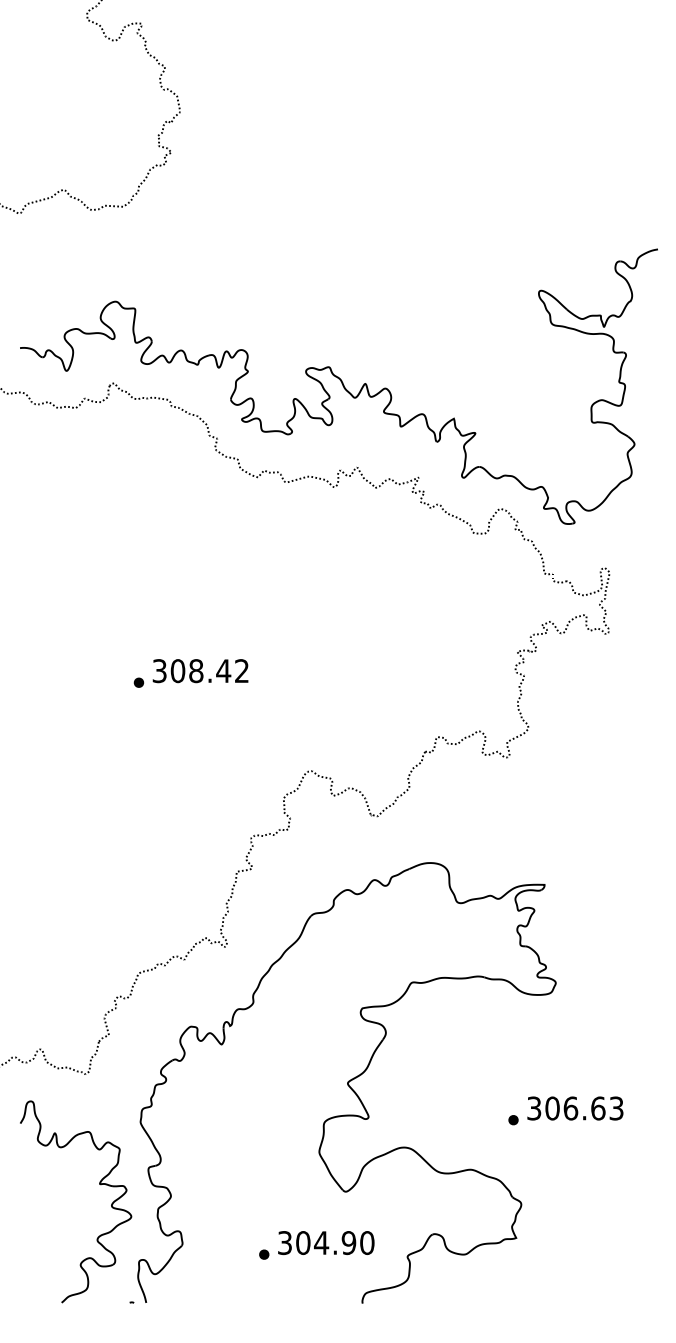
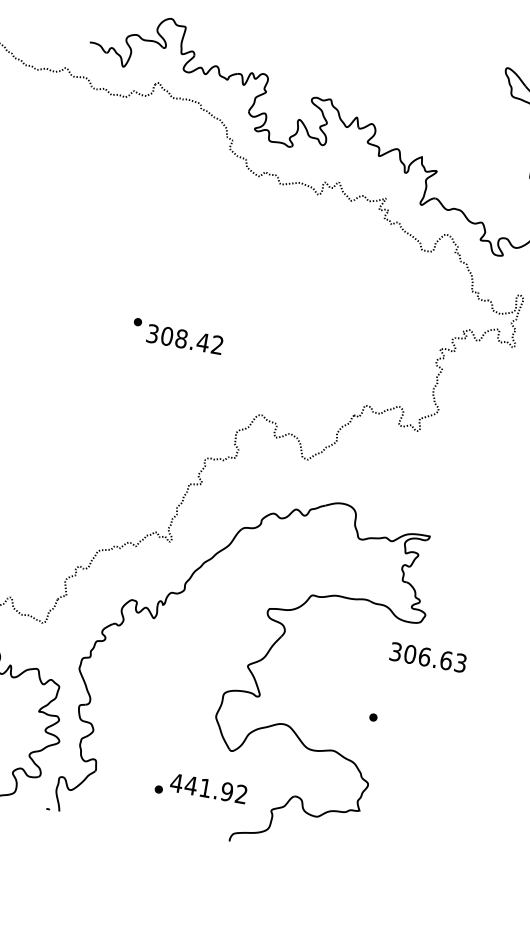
text: (200, 671) -> (184, 339), moved
text: (575, 1108) -> (428, 657), moved
text: (325, 1243) -> (208, 789), 304.90 -> 441.92

